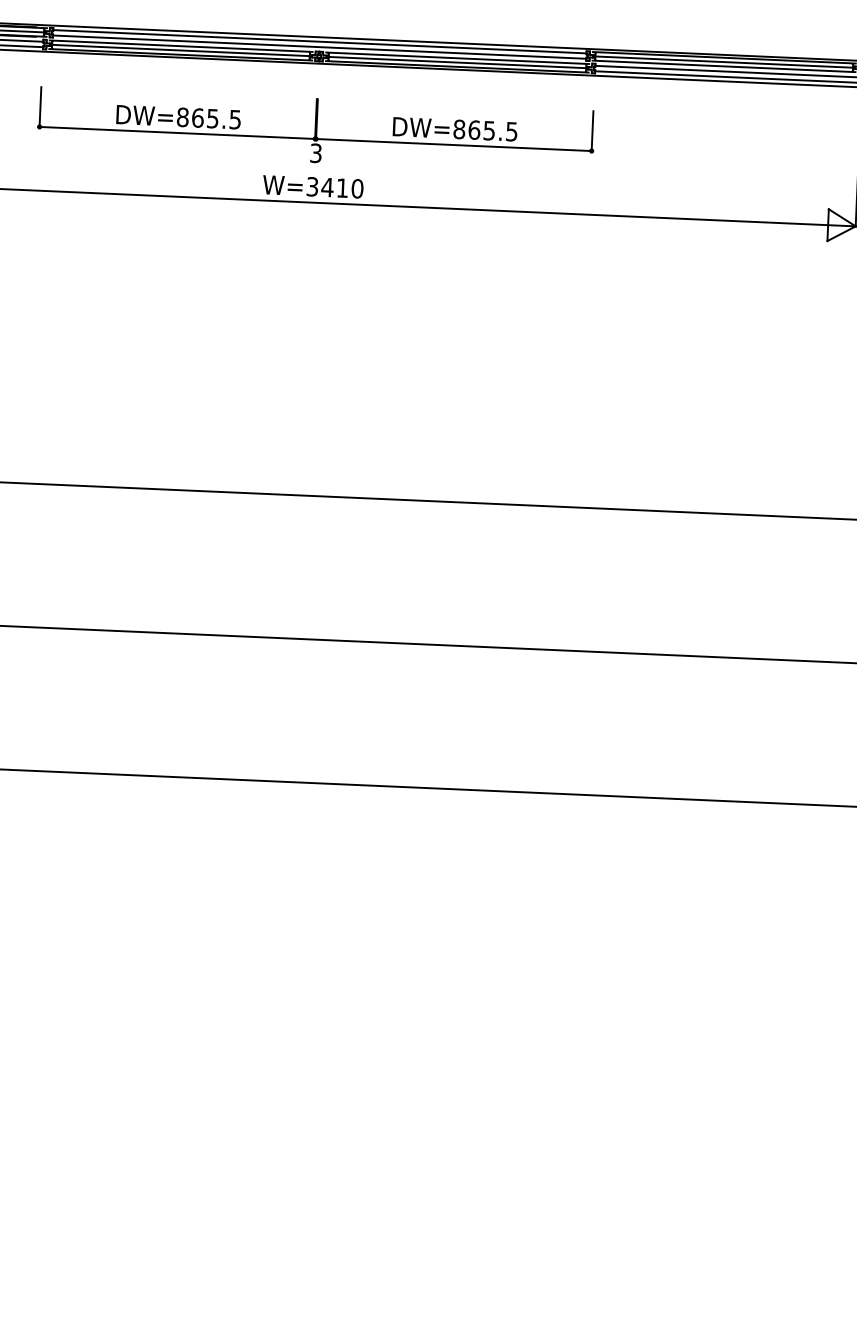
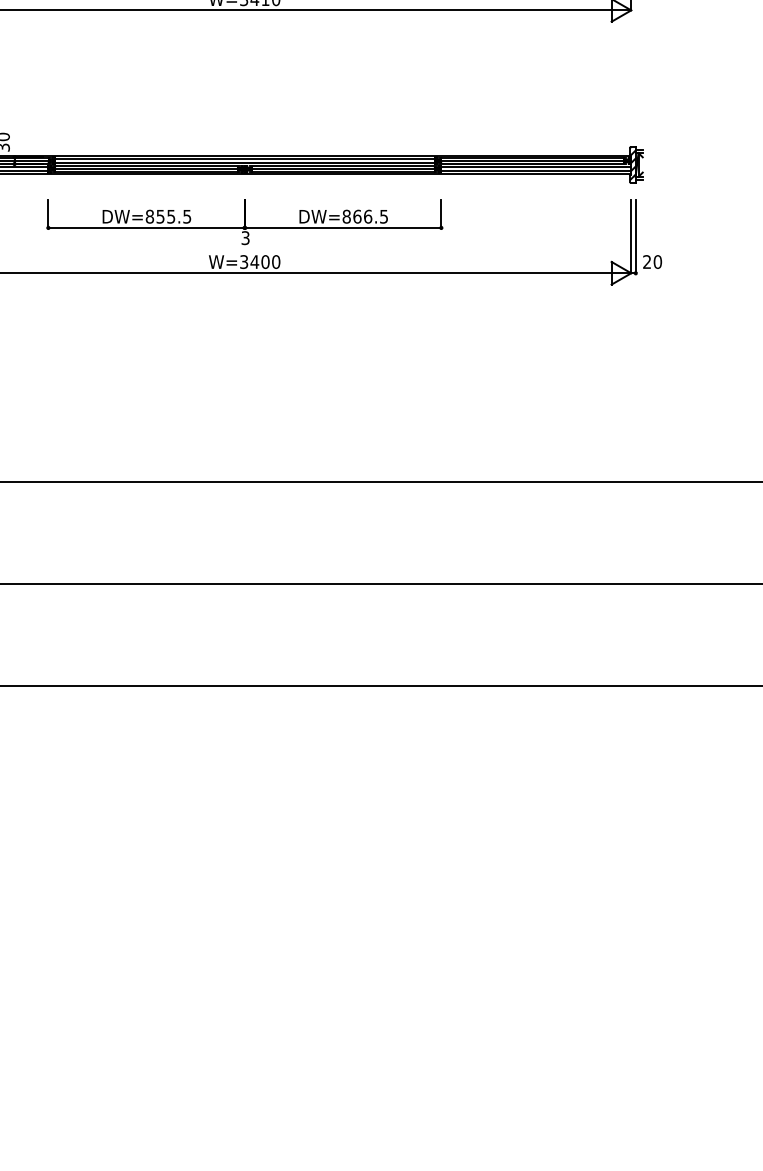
text: (197, 117) -> (160, 216), DW=865.5 -> DW=855.5
text: (490, 130) -> (368, 216), DW=865.5 -> DW=866.5
text: (342, 187) -> (265, 261), W=3410 -> W=3400

